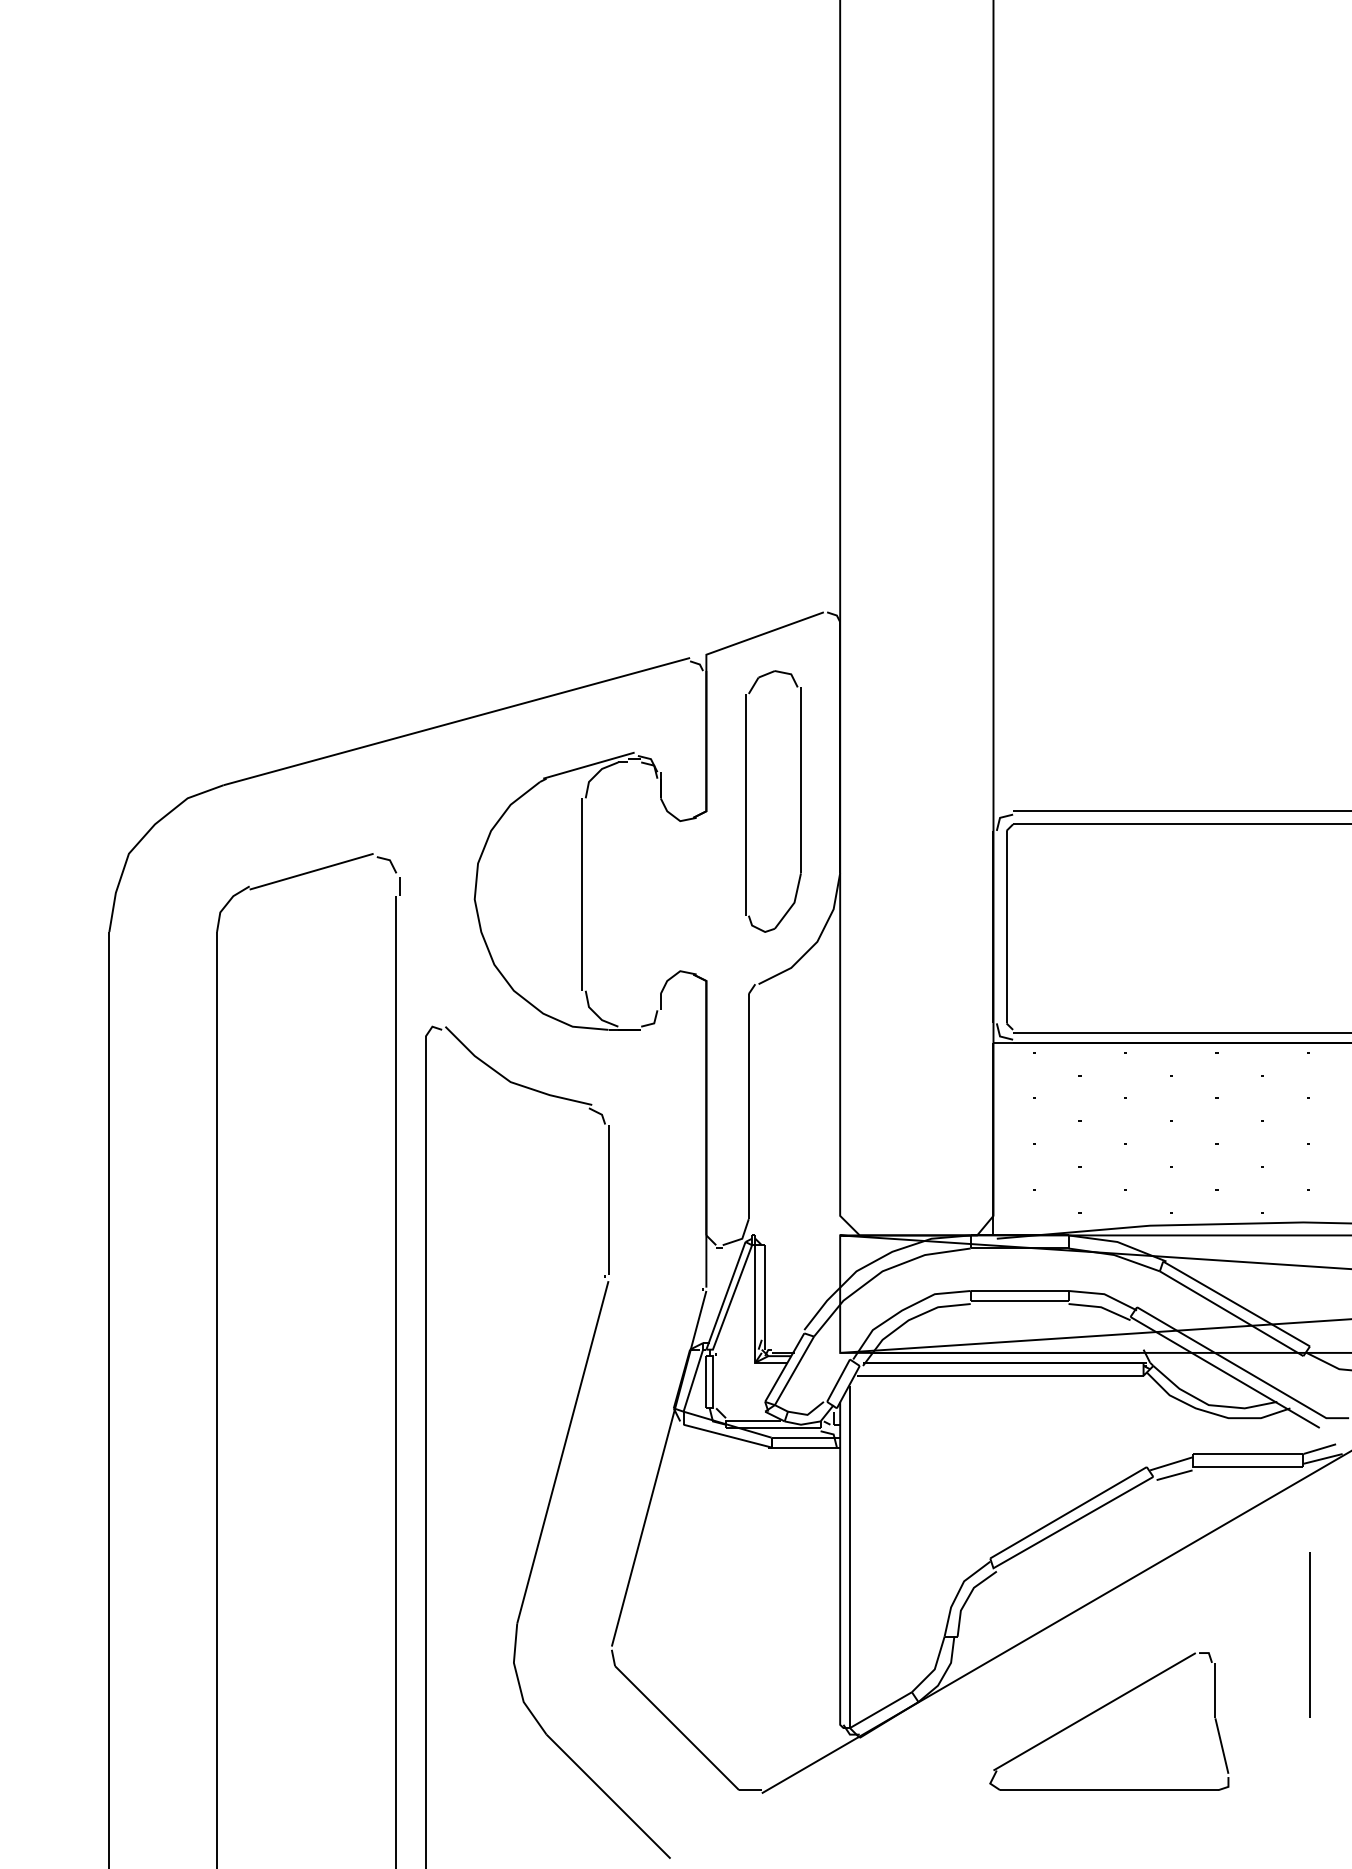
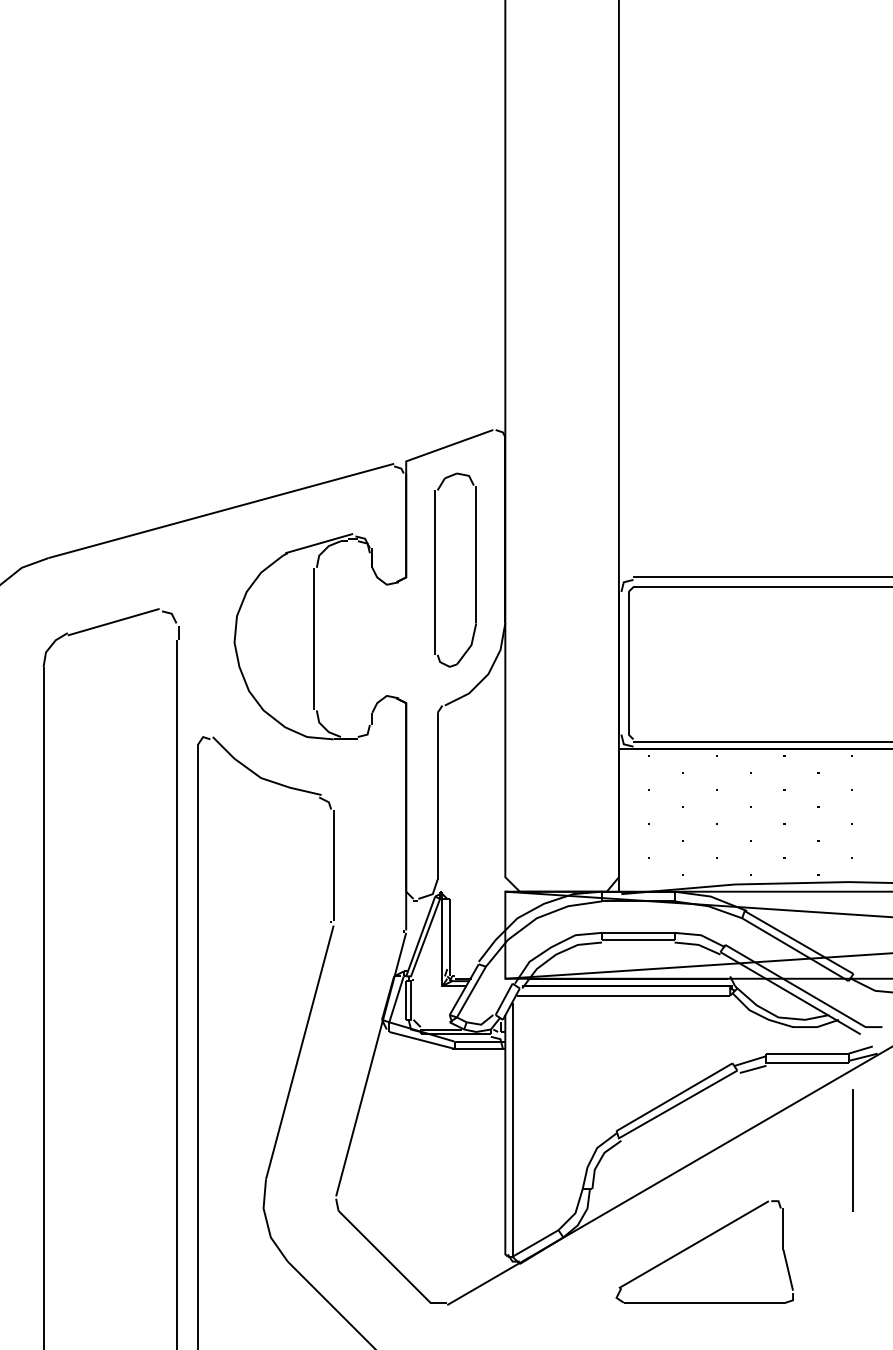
line: (1309, 1634) -> (853, 1150), moved

